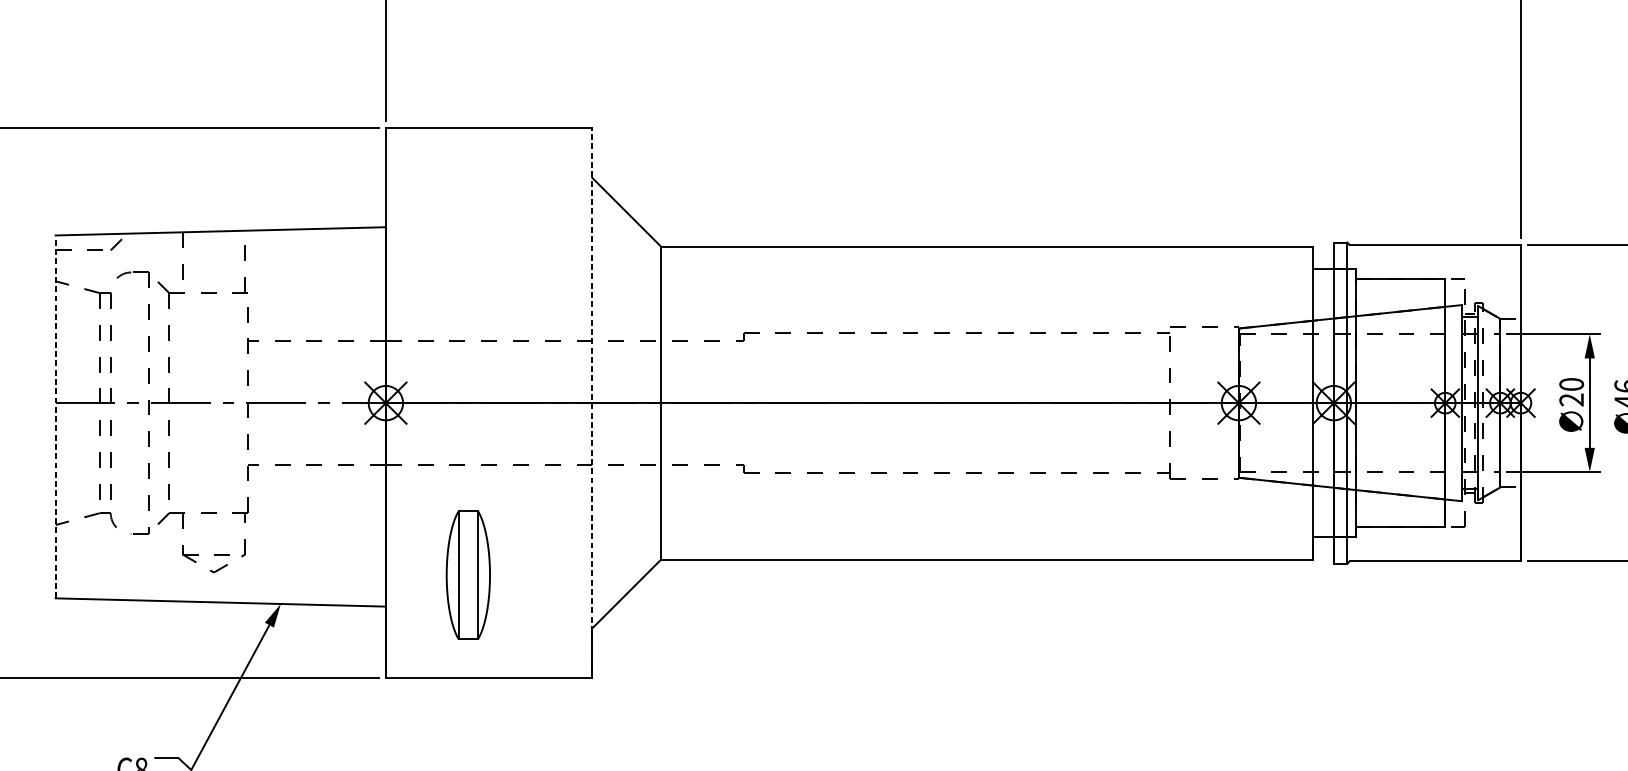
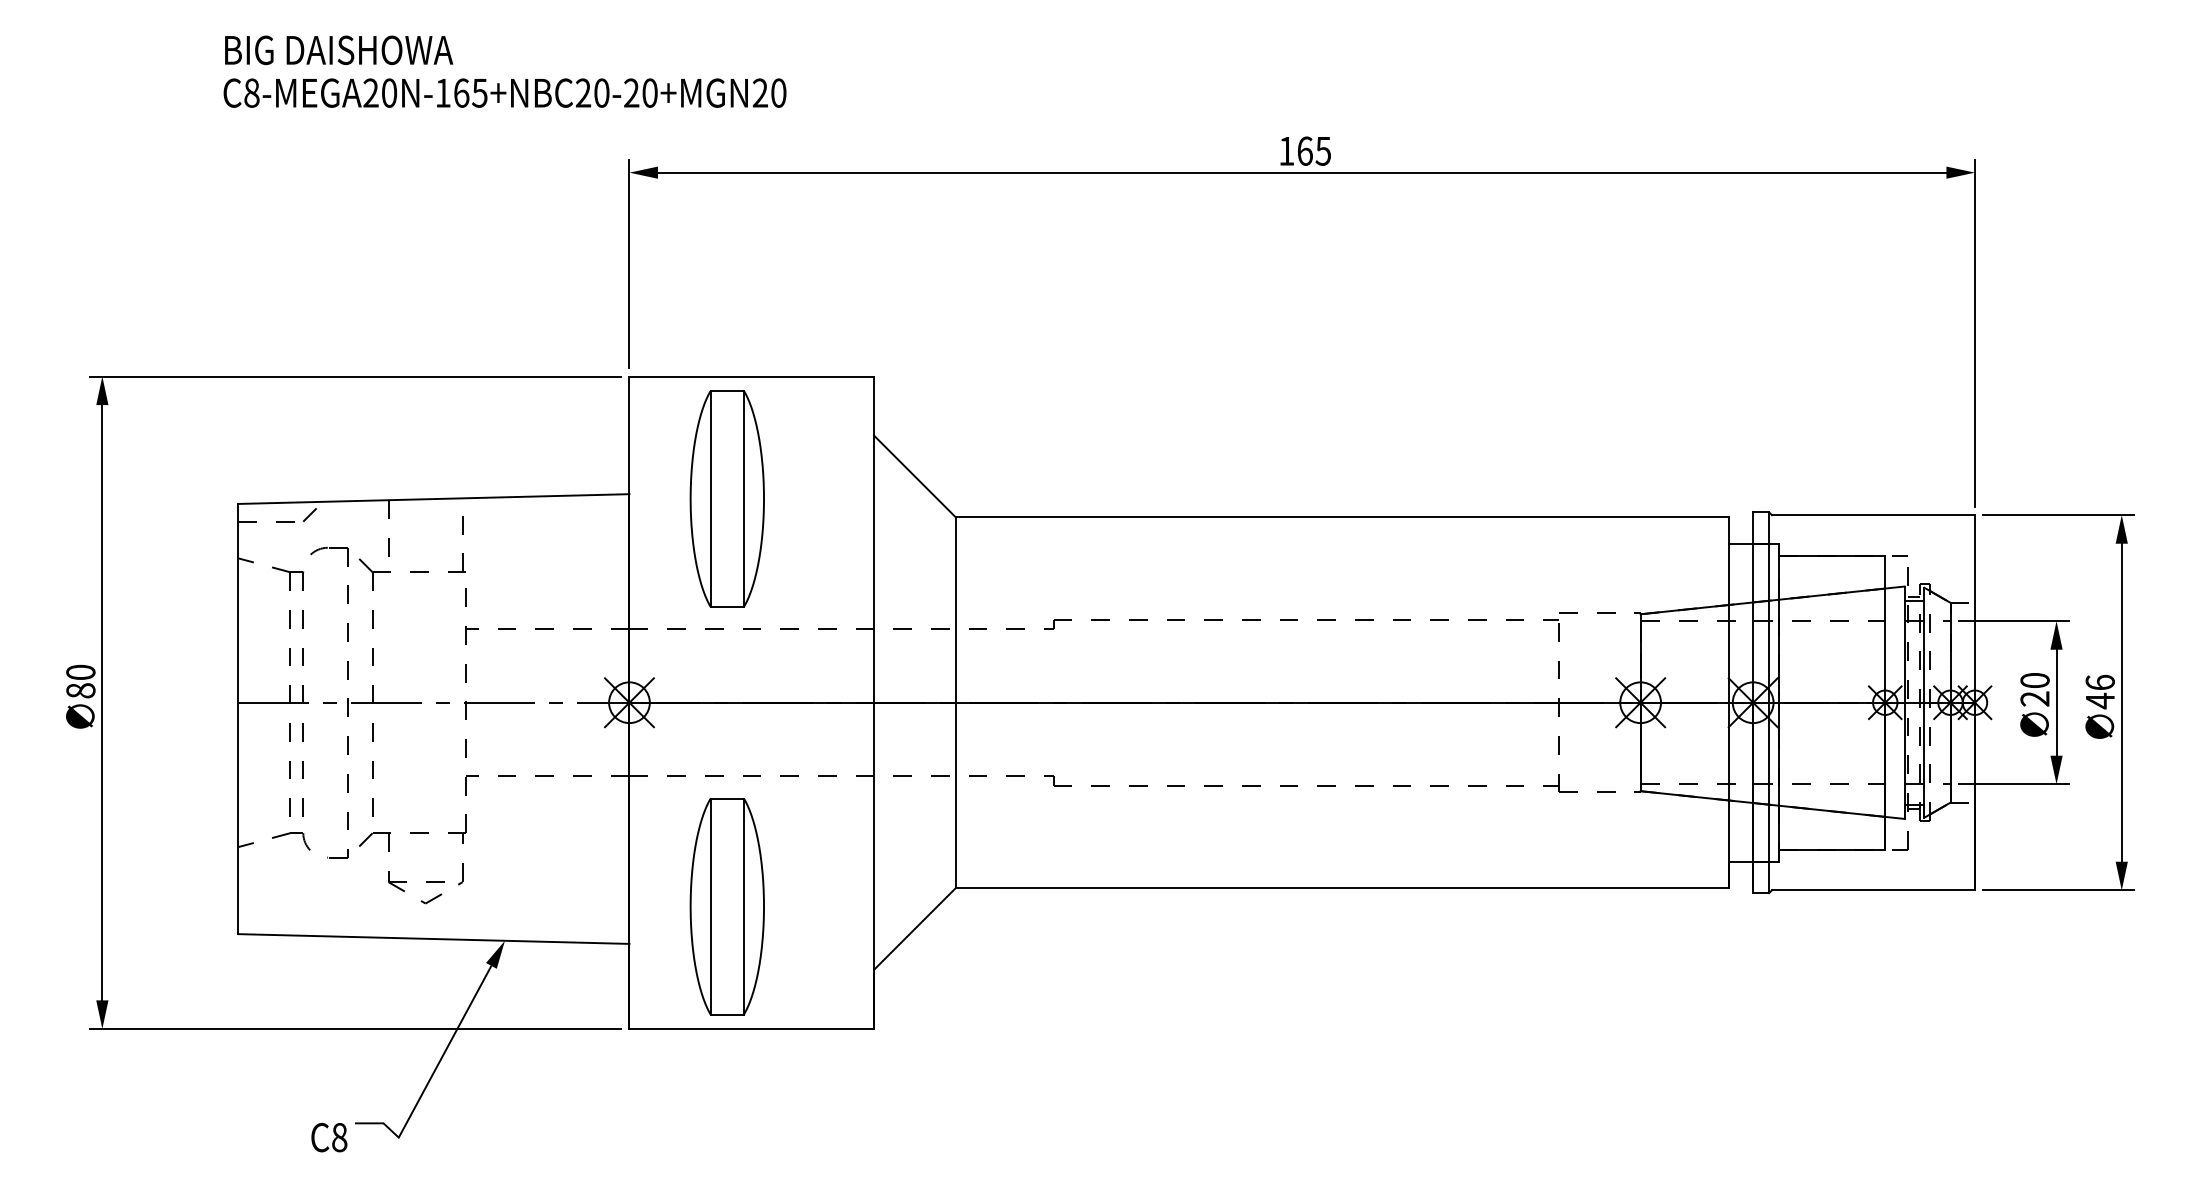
part: (467, 230) -> (726, 498), added
line: (592, 402) -> (874, 702), dashed -> solid
line: (56, 416) -> (238, 718), dashed -> solid
part: (467, 575) -> (726, 906), size x1.43

